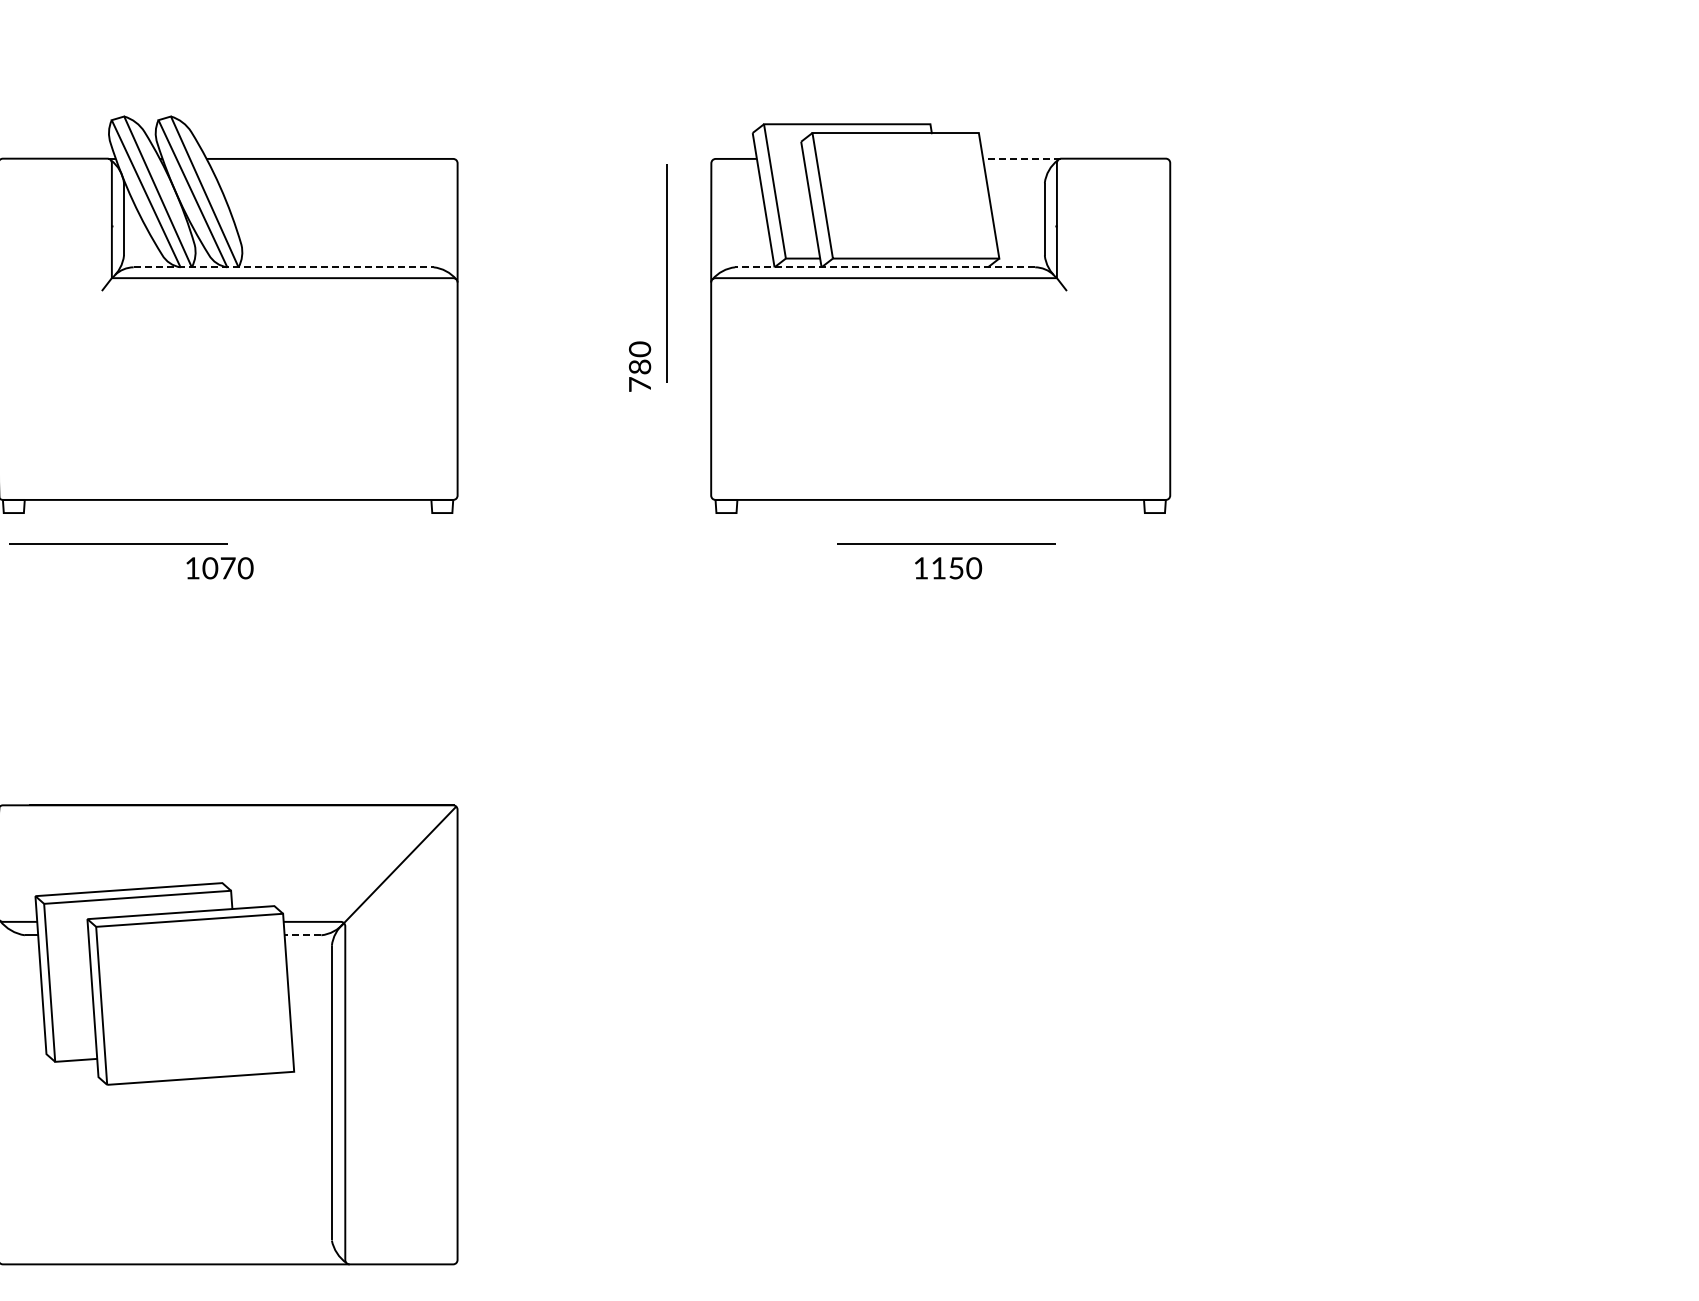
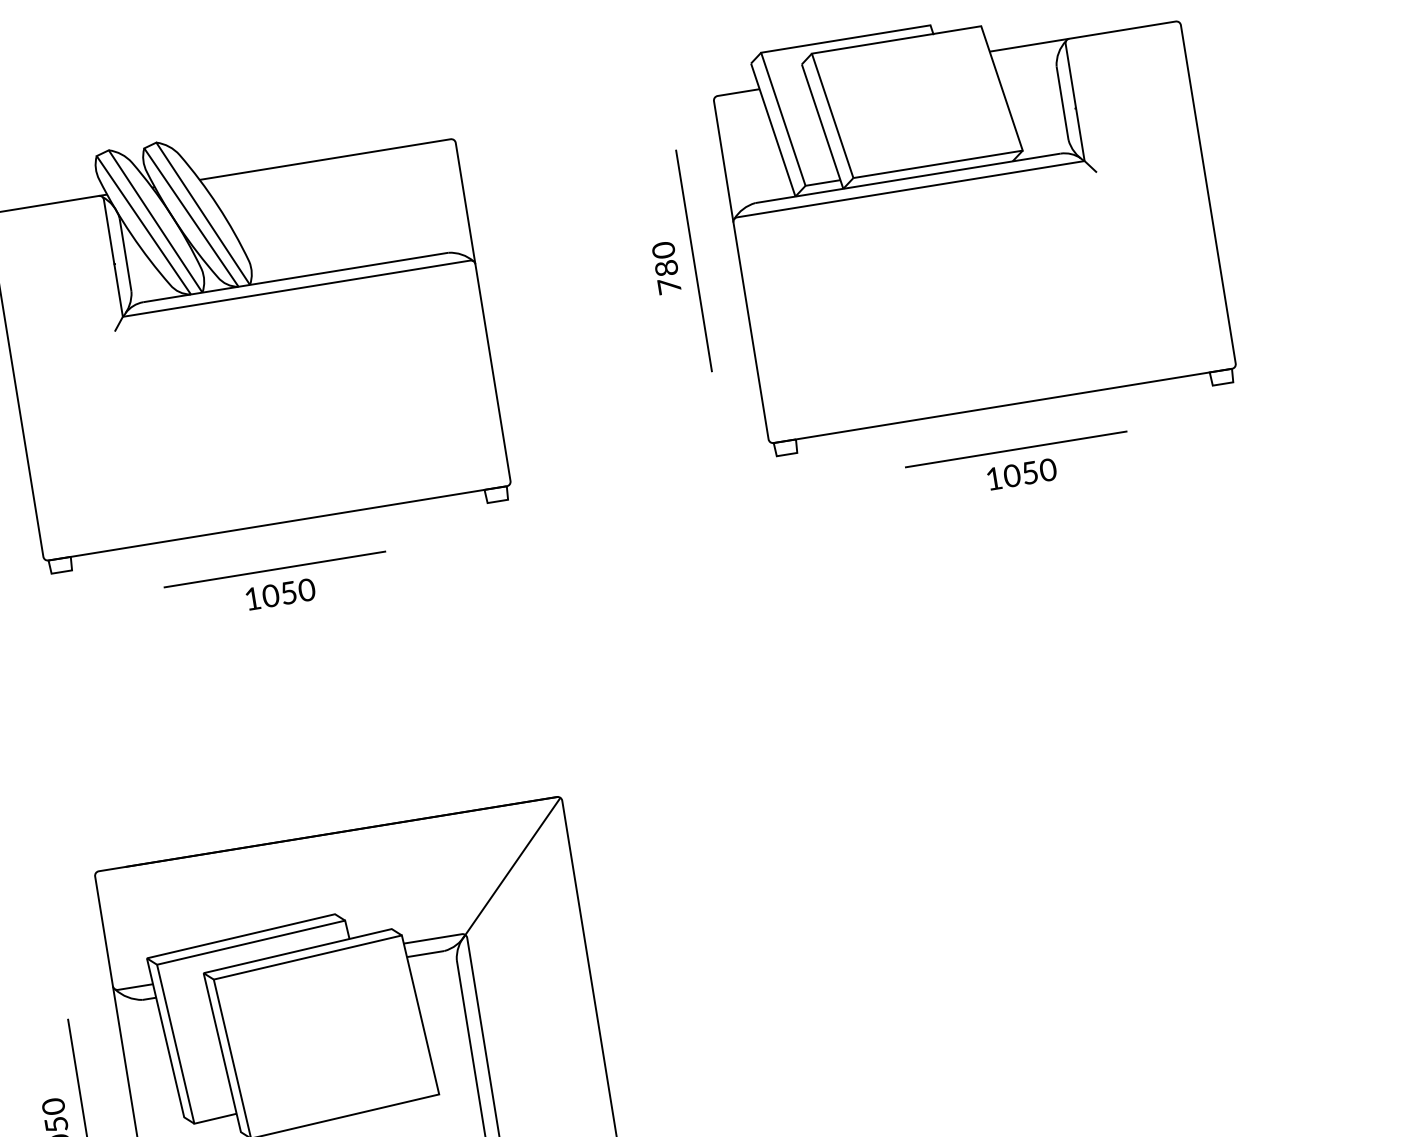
line: (1021, 158) -> (1028, 45), dashed -> solid
line: (284, 267) -> (296, 277), dashed -> solid
line: (884, 267) -> (907, 178), dashed -> solid
line: (666, 273) -> (693, 261), moved
text: (640, 366) -> (666, 267), moved
line: (118, 543) -> (275, 569), moved
text: (227, 568) -> (288, 593), 1070 -> 1050
text: (938, 568) -> (1011, 476), 1150 -> 1050
line: (302, 935) -> (425, 954), dashed -> solid

